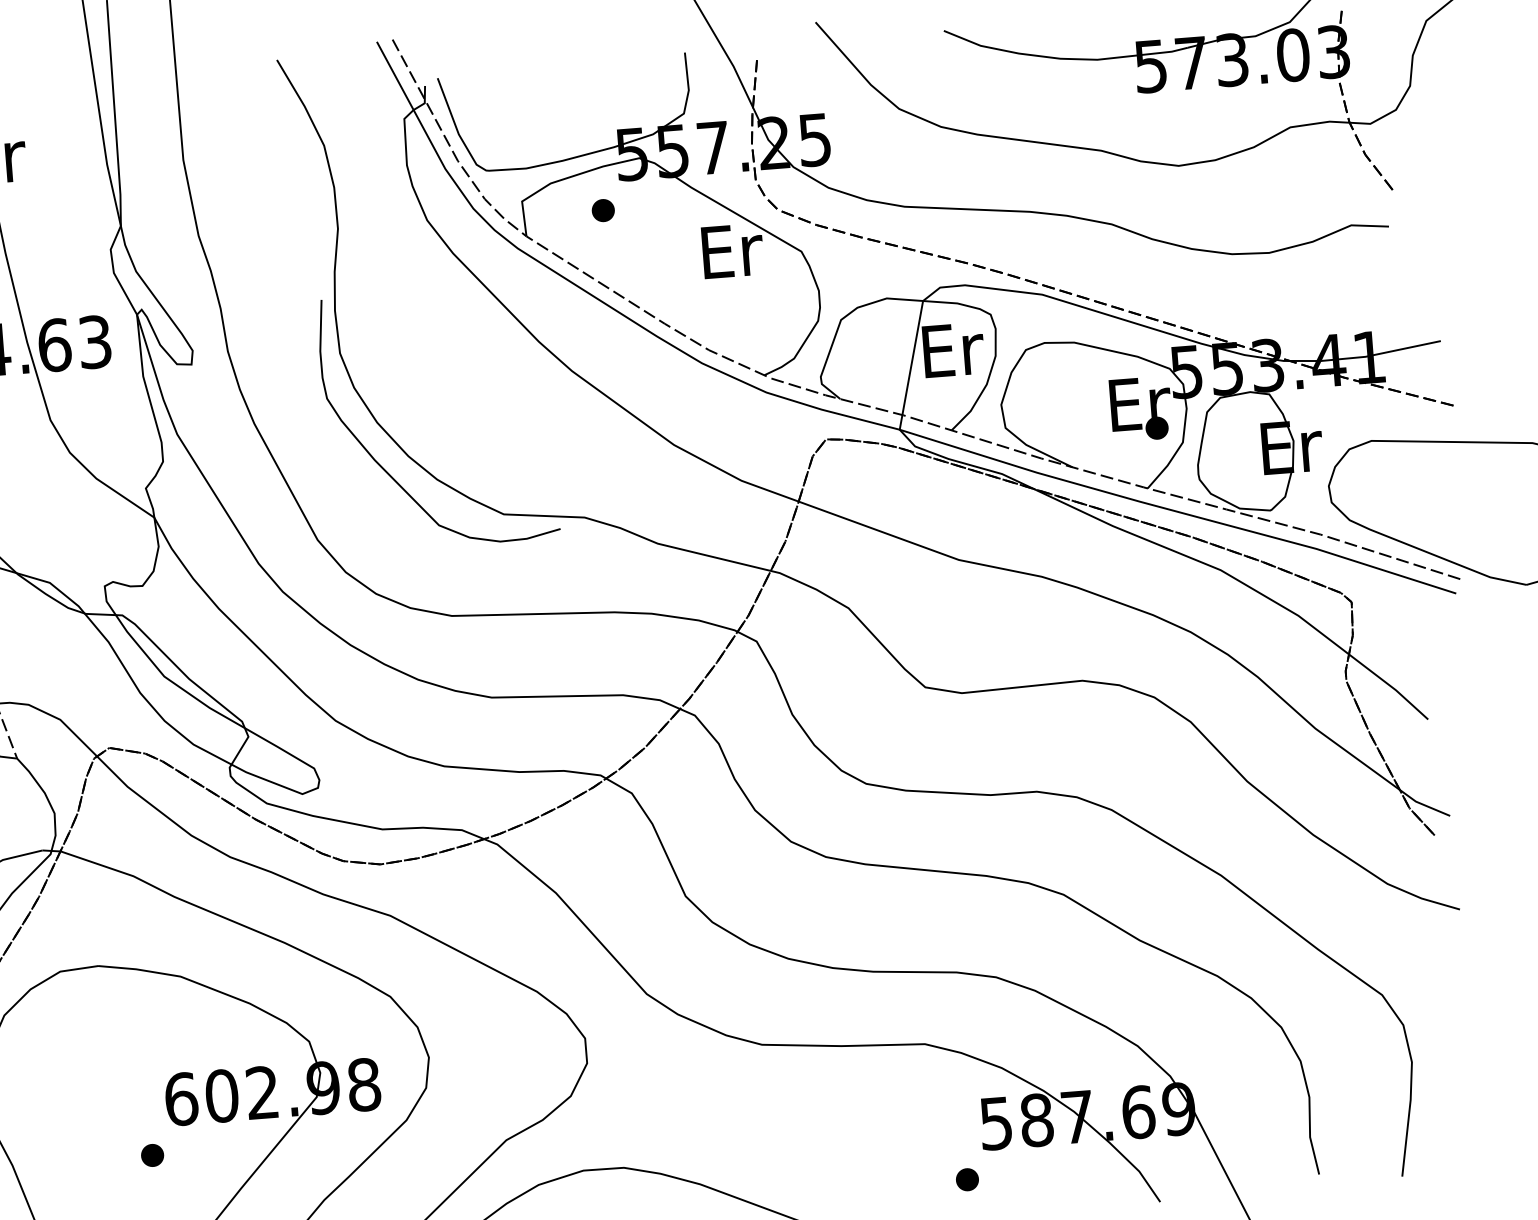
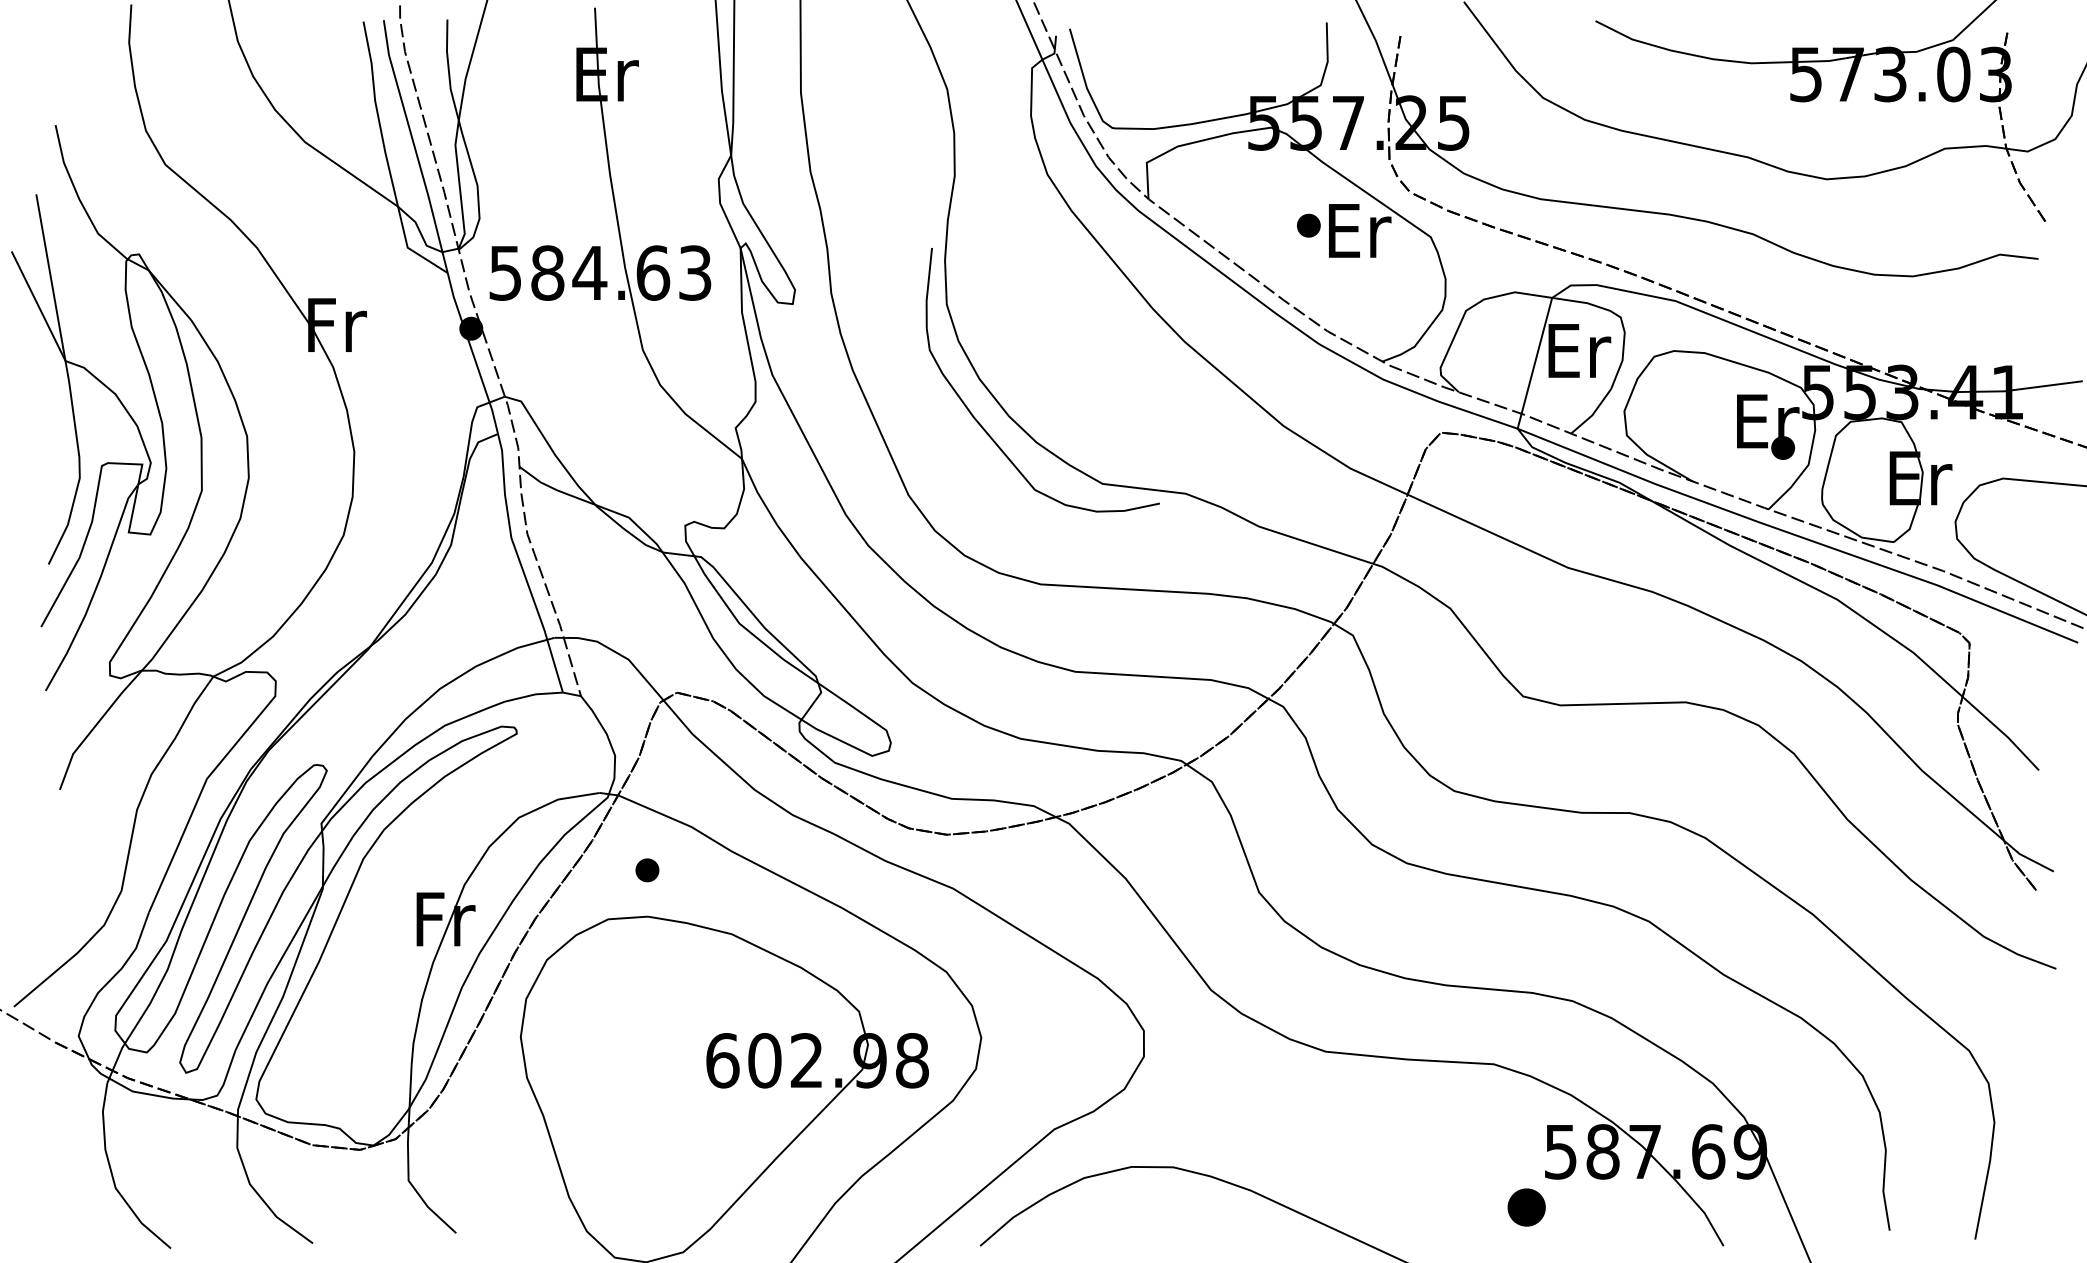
part: (602, 210) -> (1308, 225), moved
part: (152, 1155) -> (647, 870), moved
part: (967, 1179) -> (1526, 1207), size x1.6

